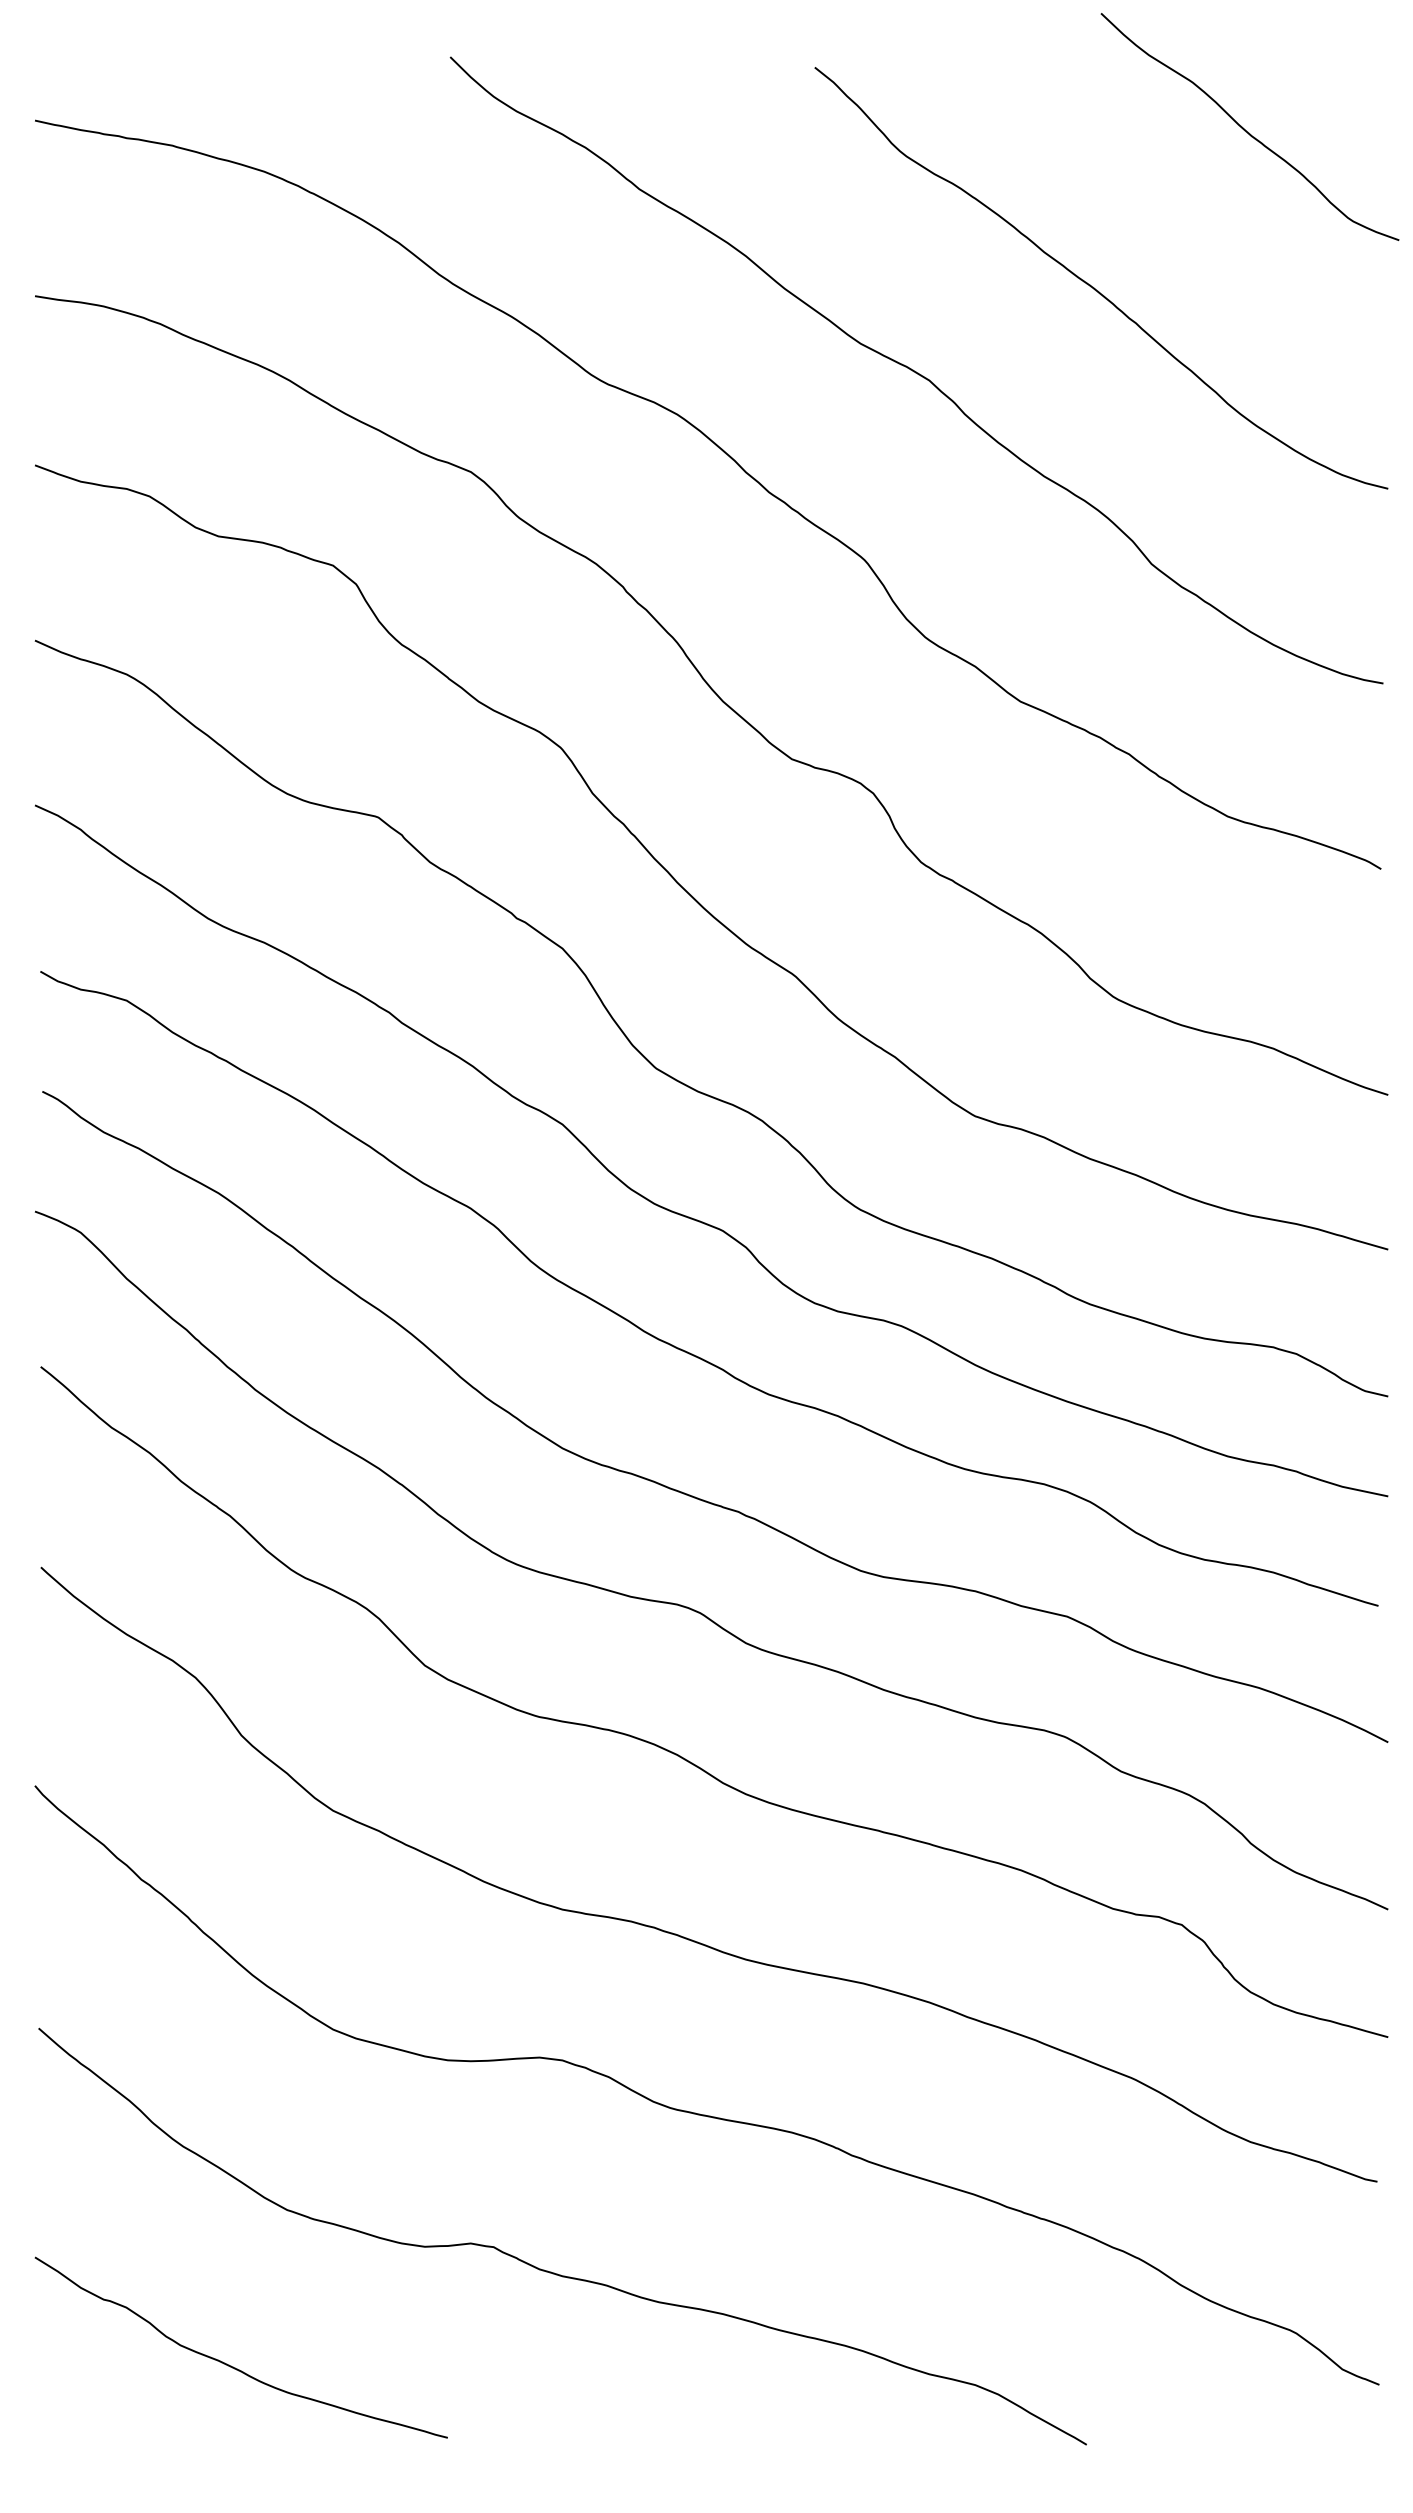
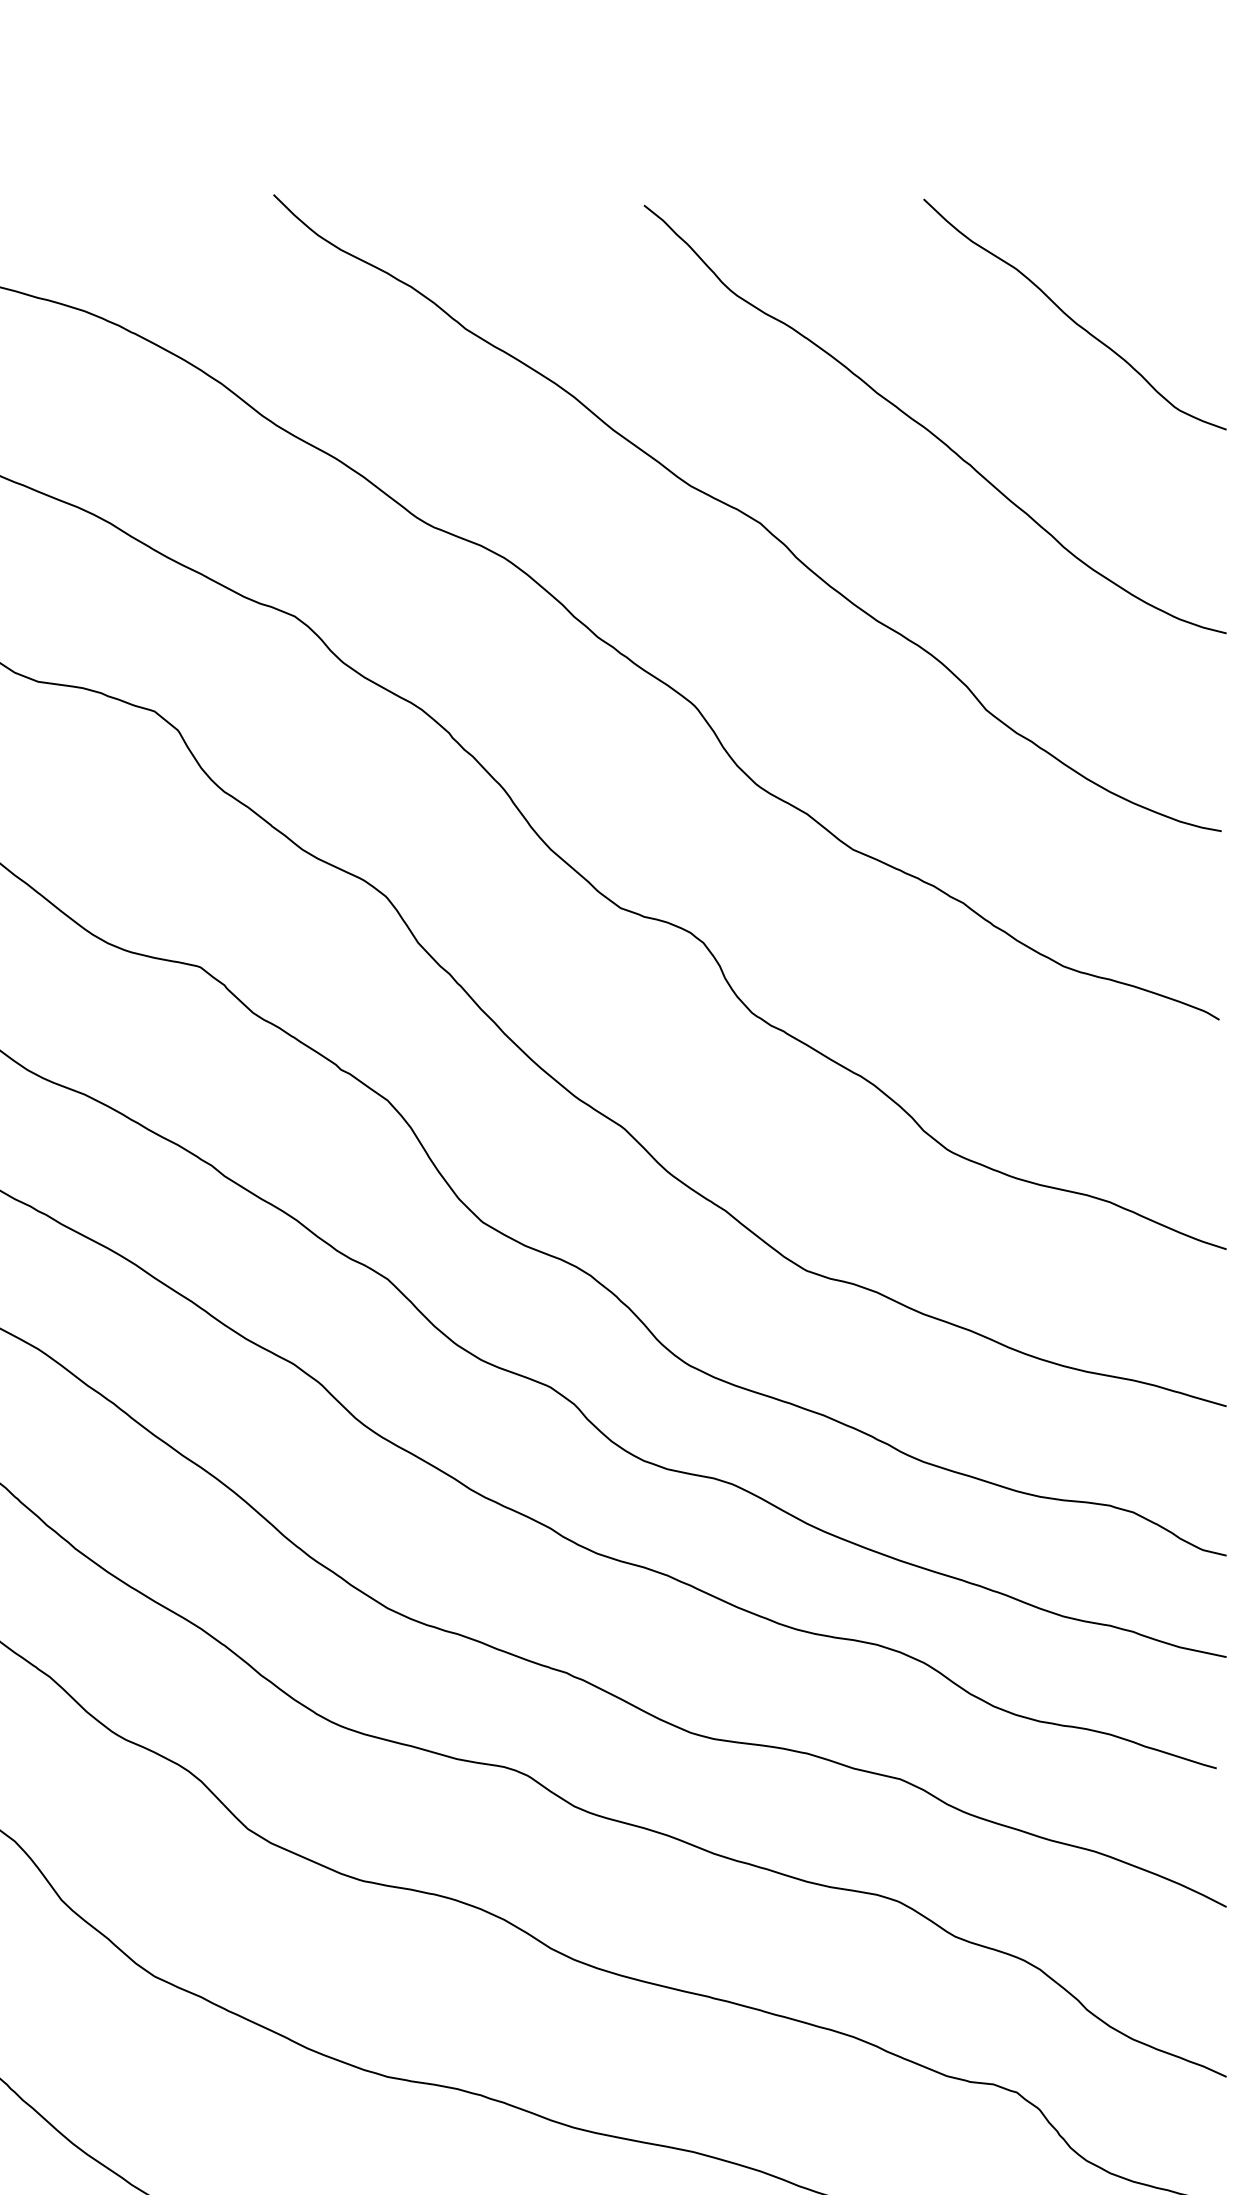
curve: (1245, 129) -> (1070, 317), moved

